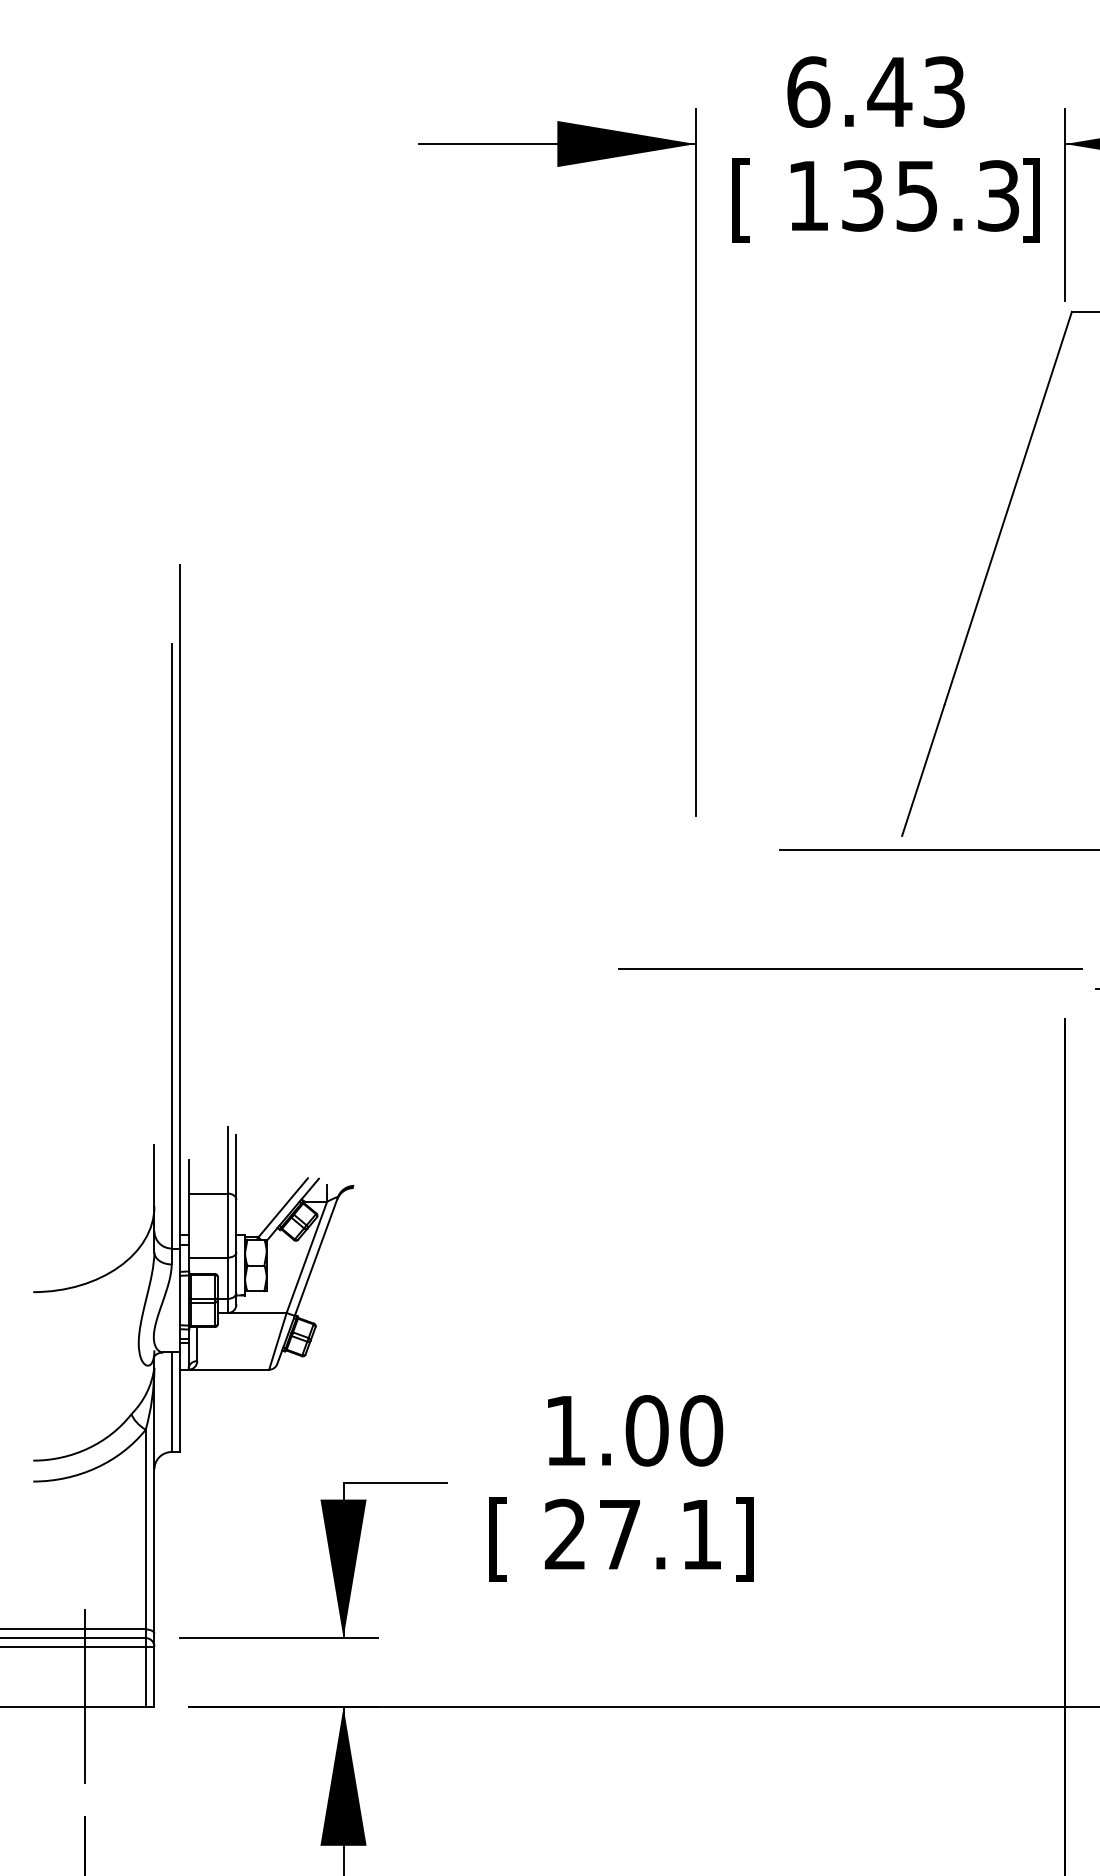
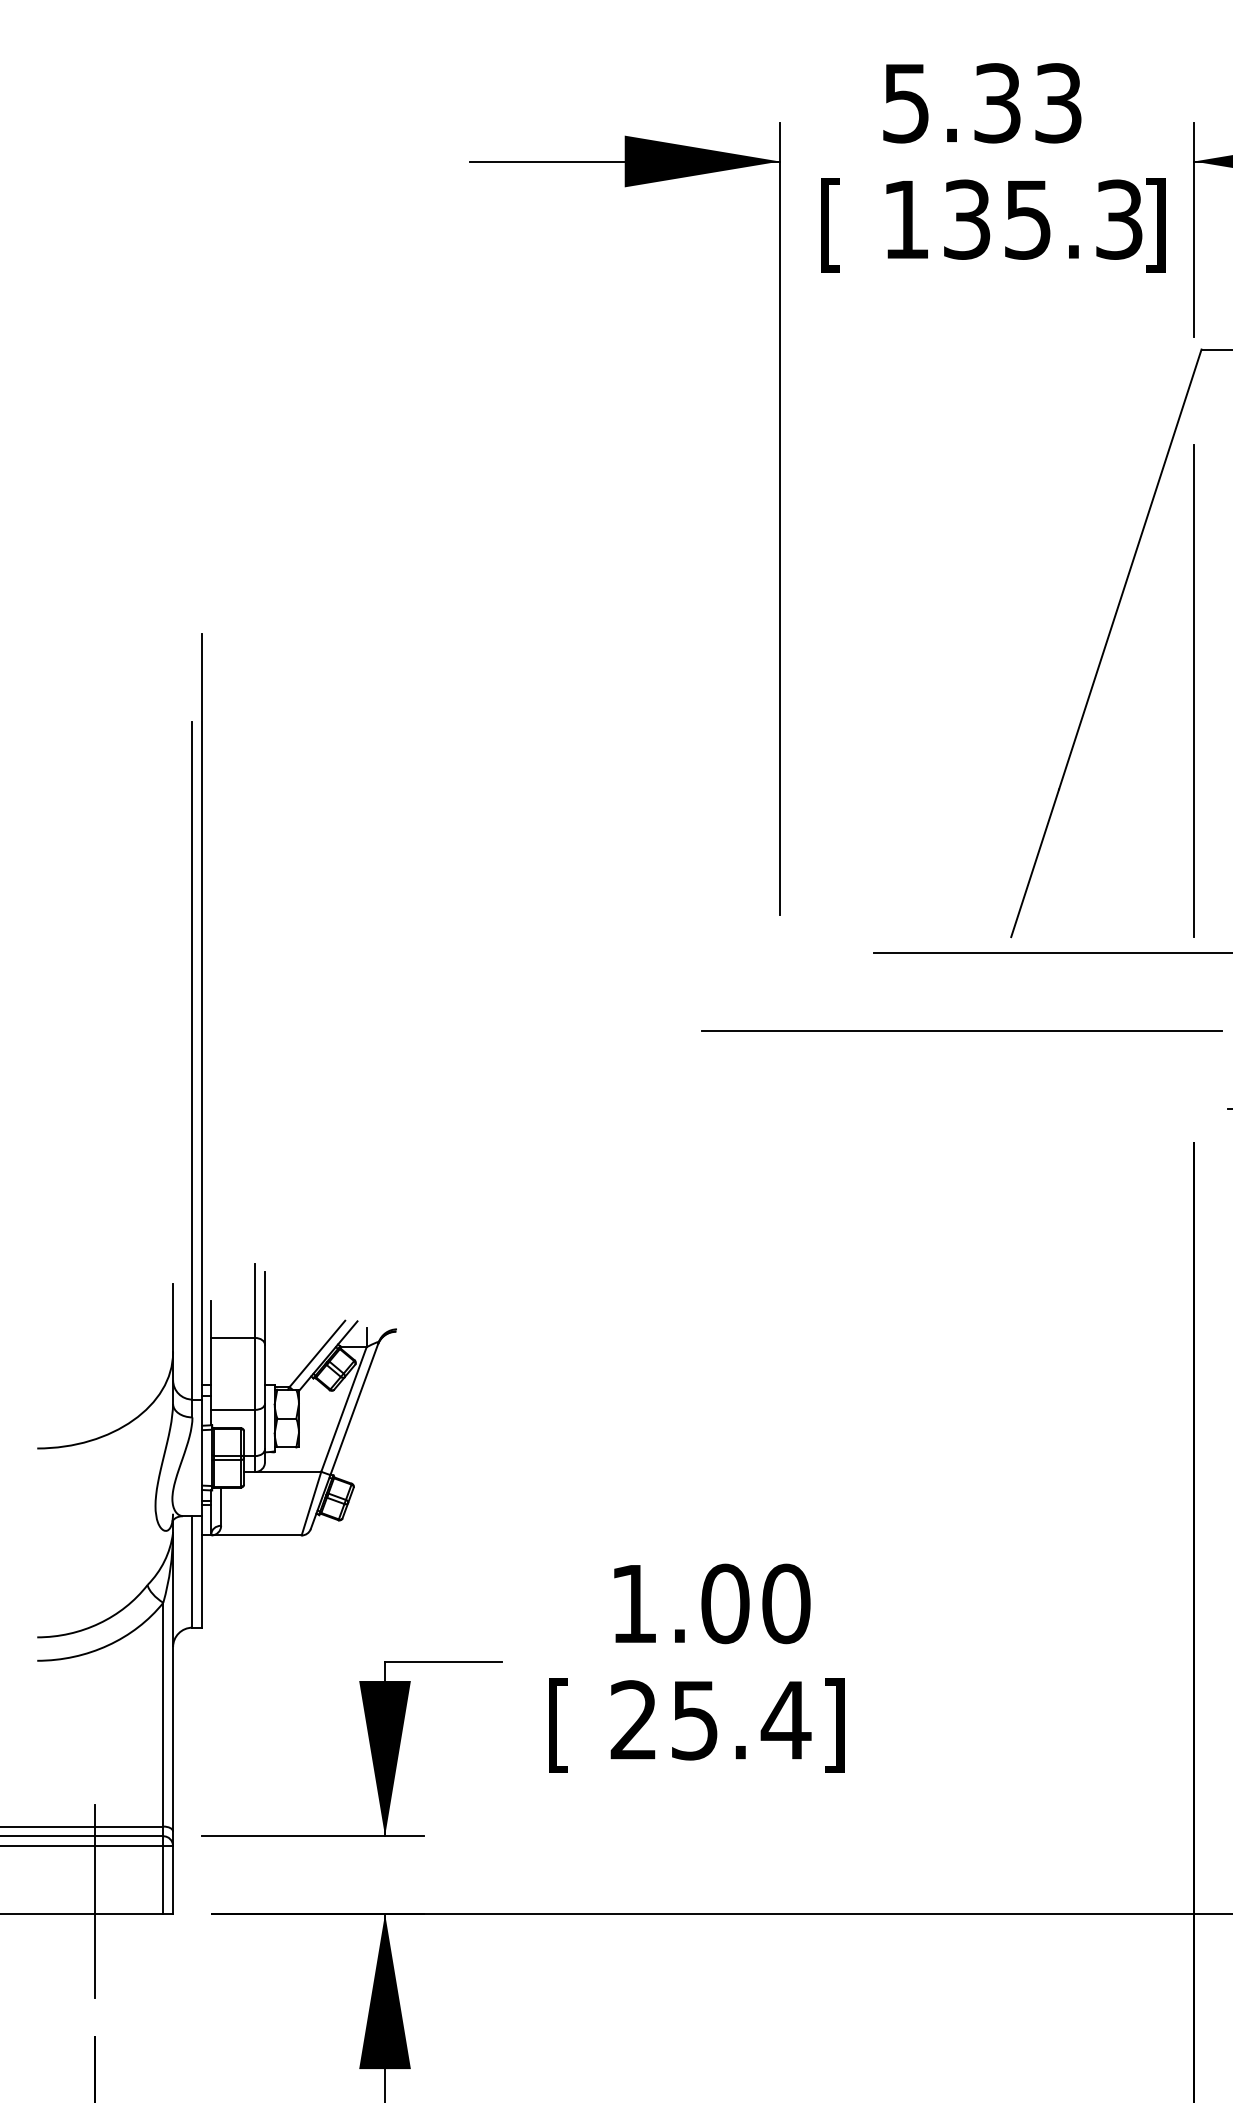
text: (849, 92) -> (952, 103), 6.43 -> 5.33
line: (1065, 615) -> (1194, 690), added
line: (849, 968) -> (961, 1030), moved
text: (661, 1534) -> (741, 1720), 27.1 -> 25.4

